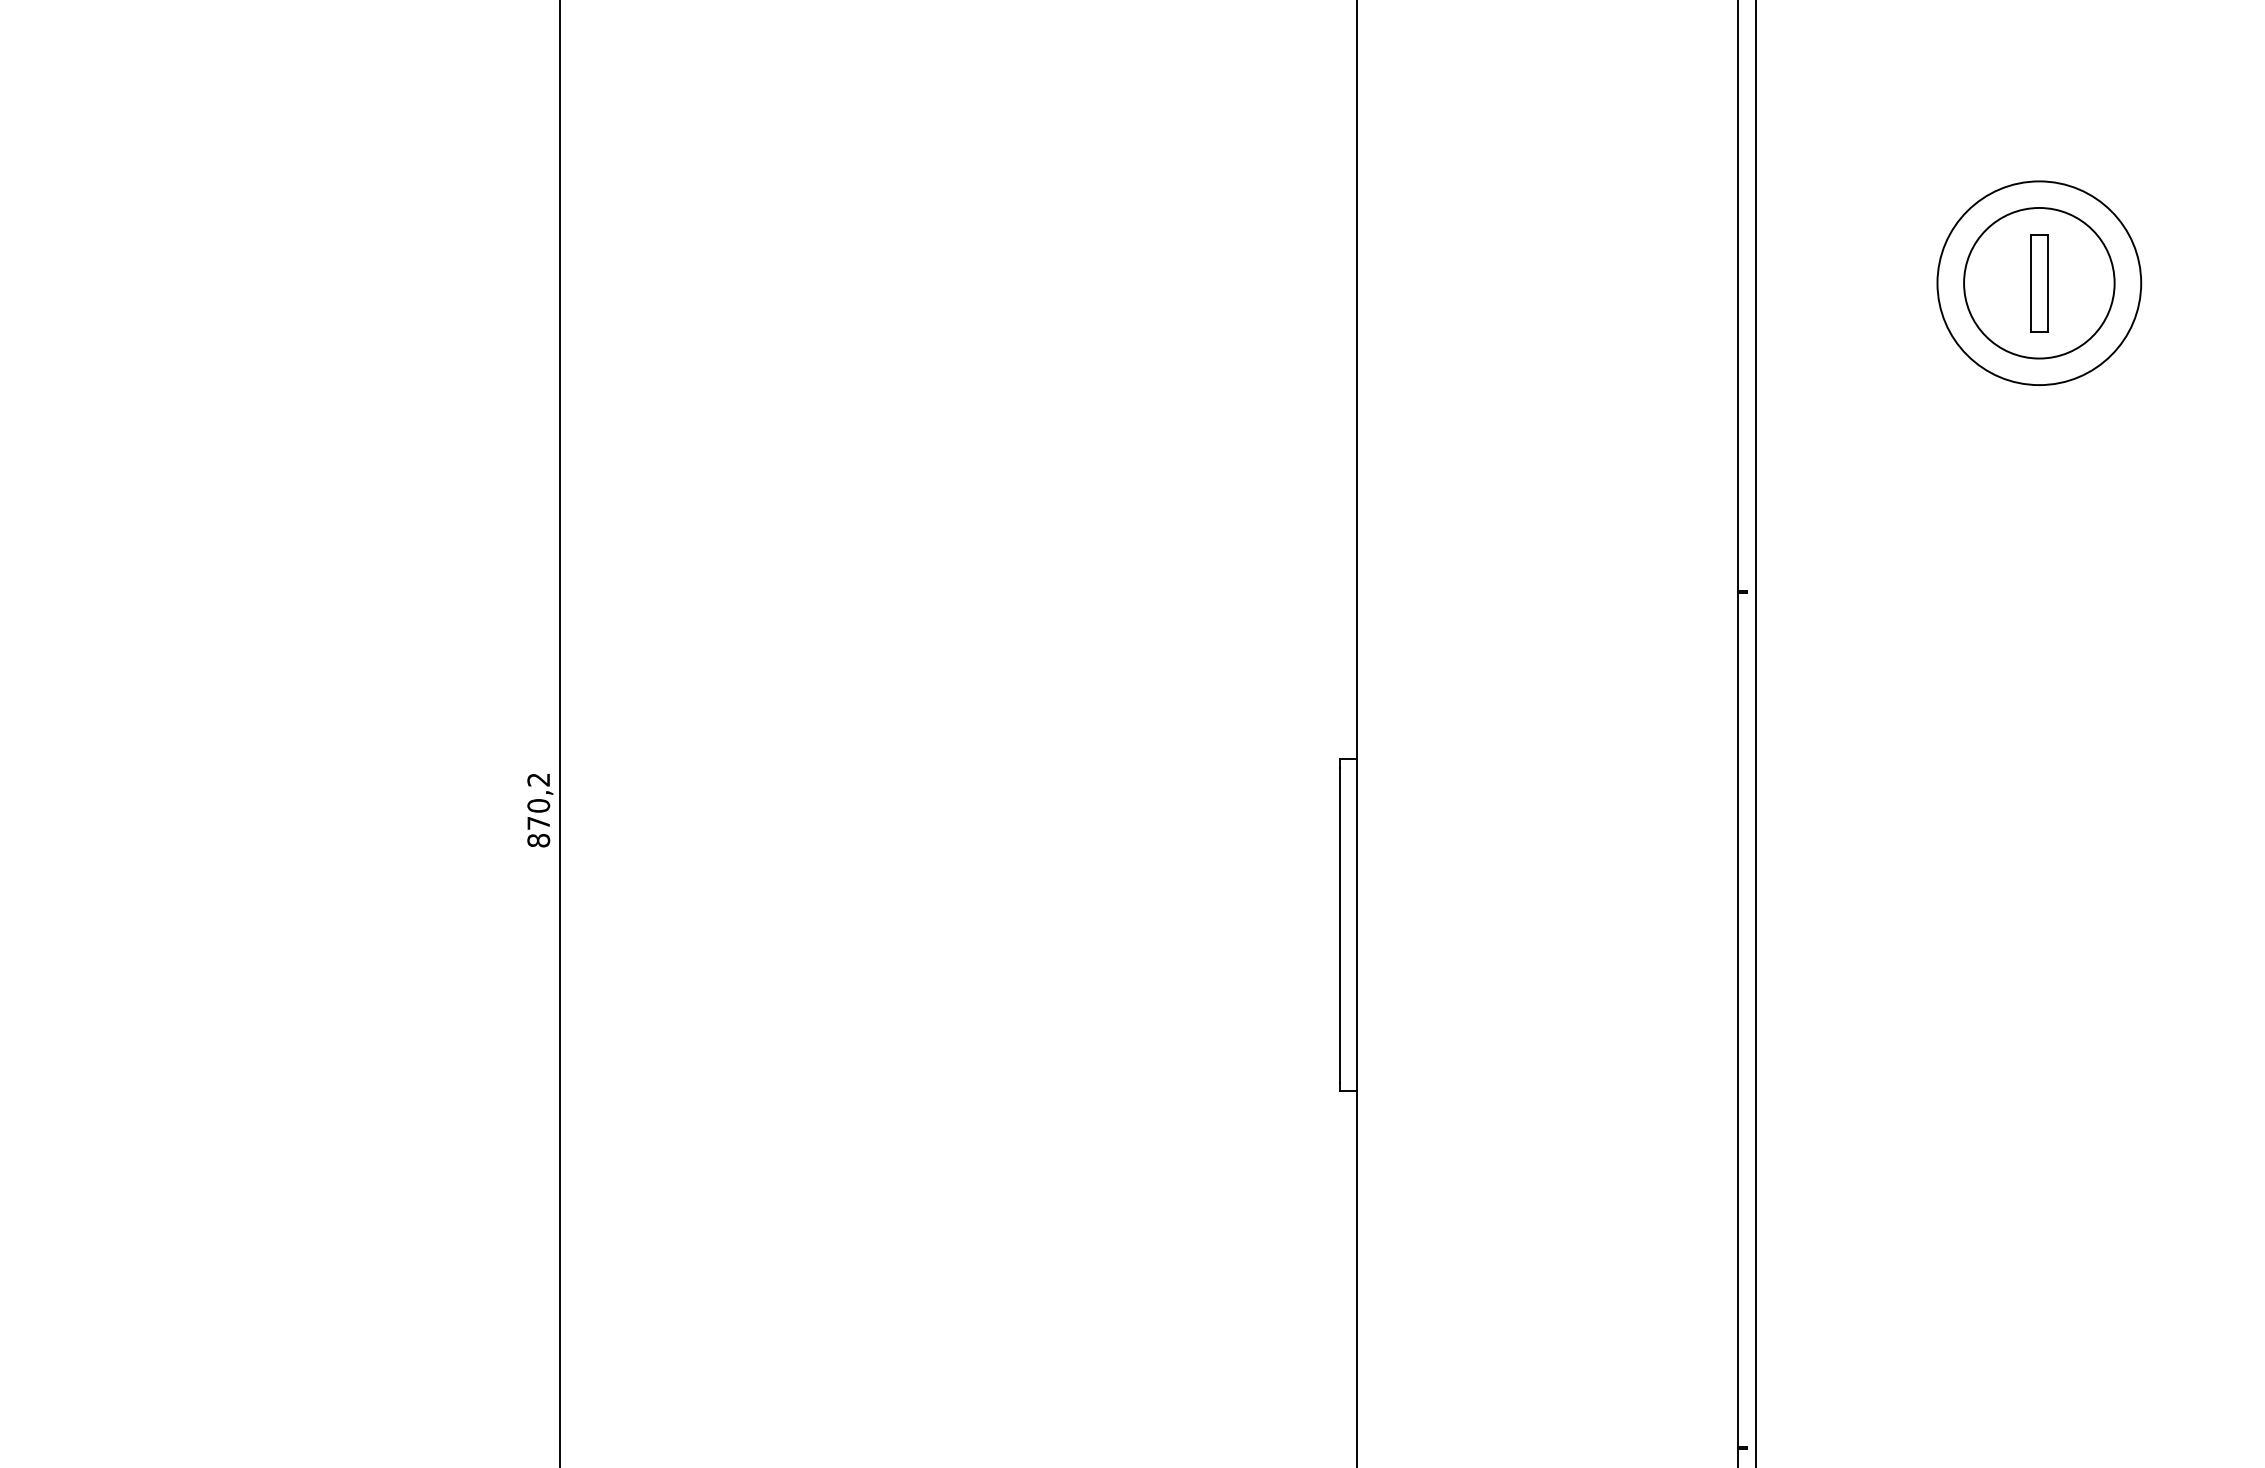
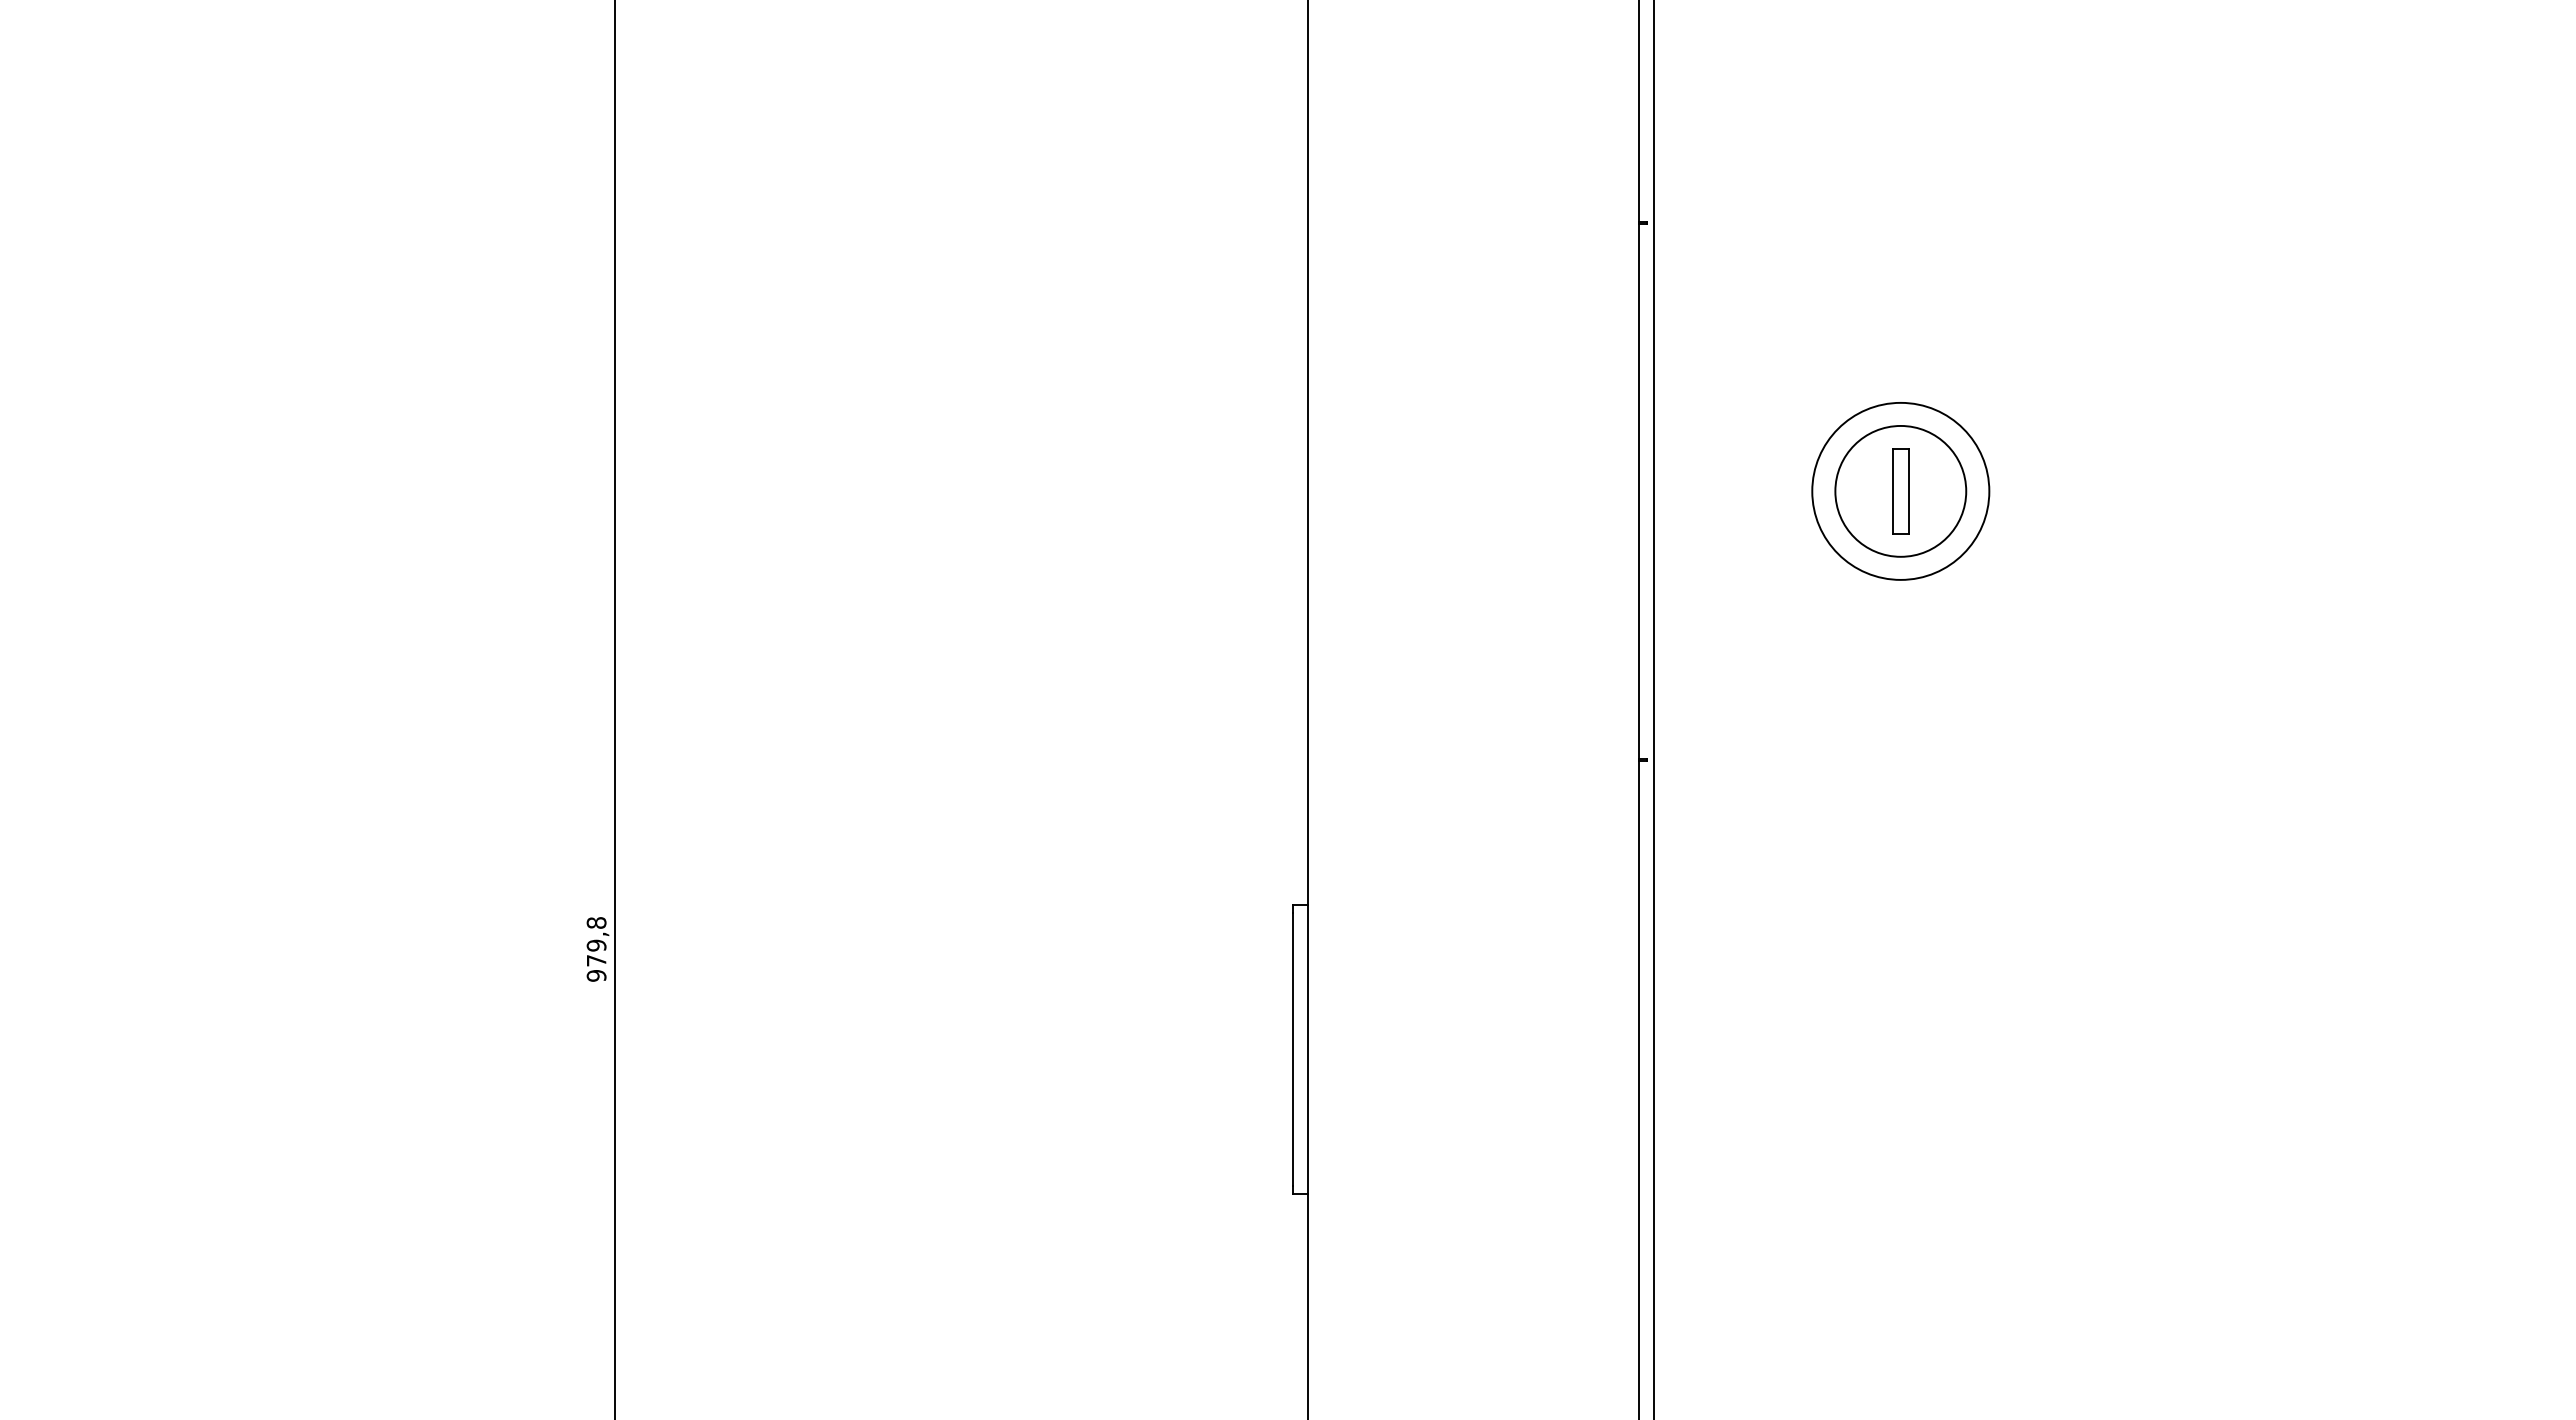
text: (538, 810) -> (596, 949), 870,2 -> 979,8

